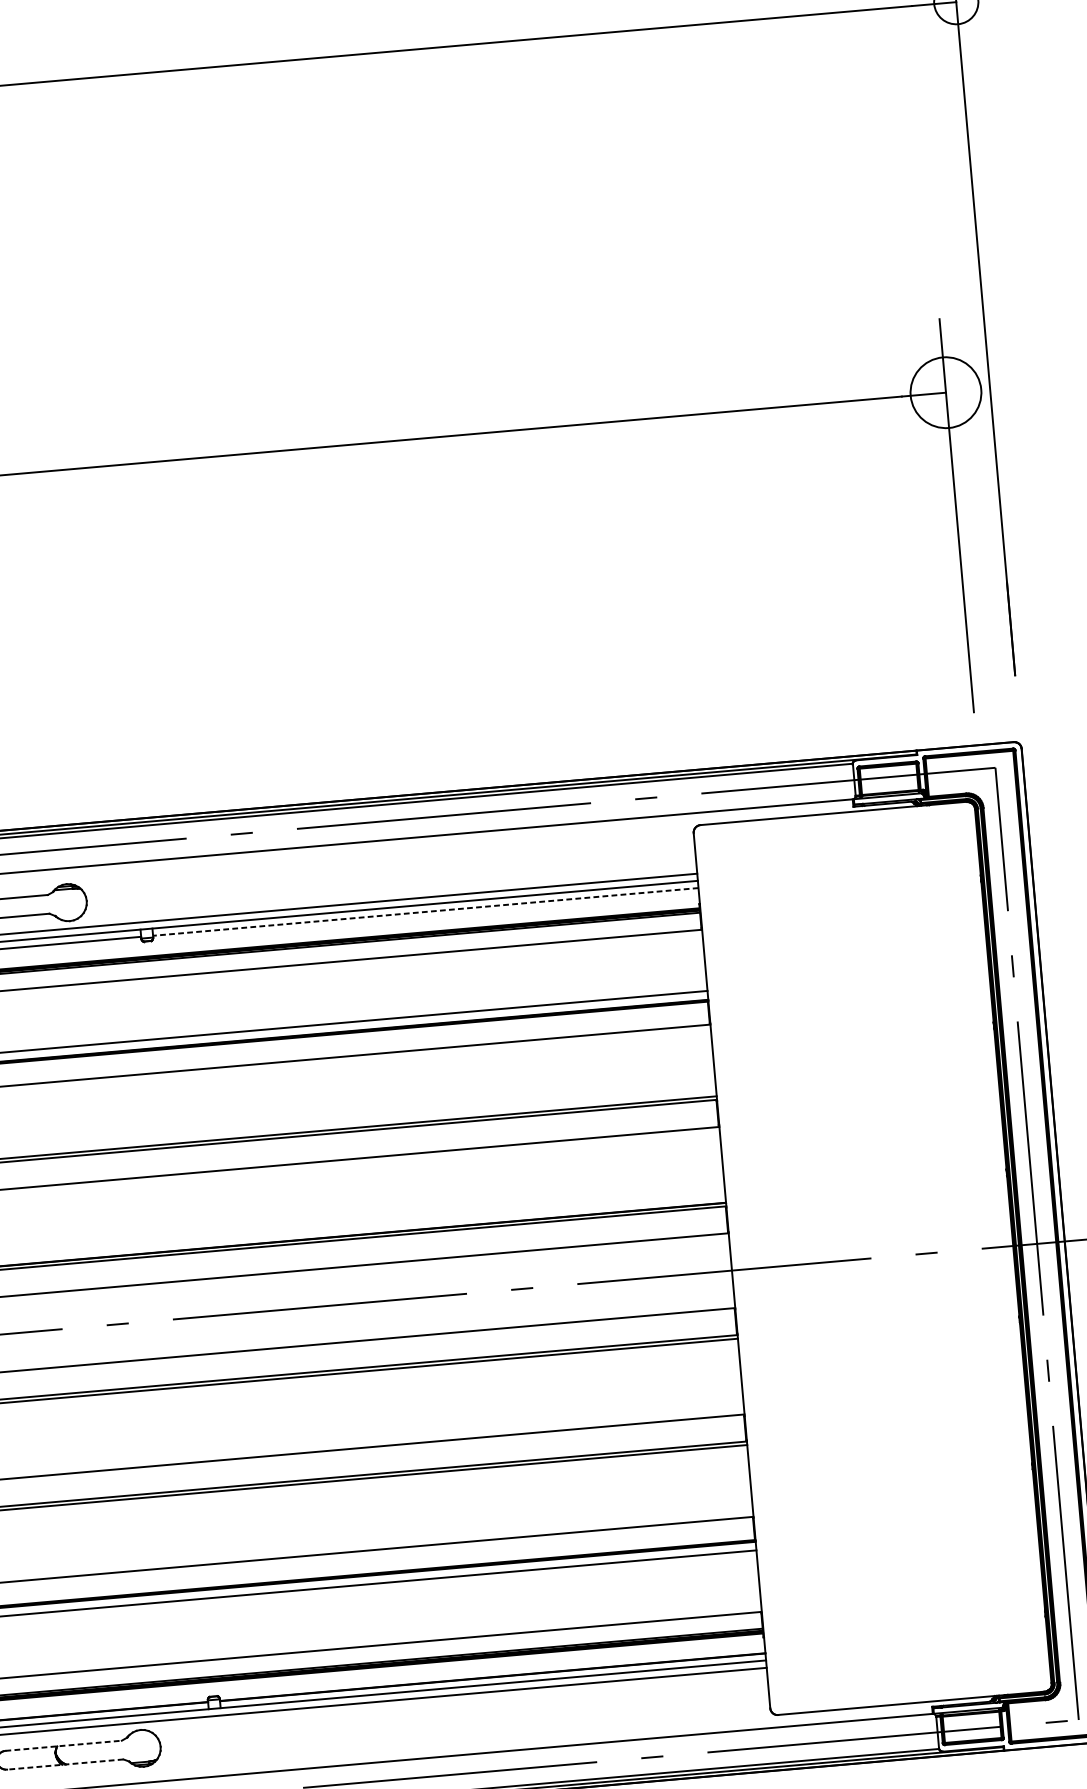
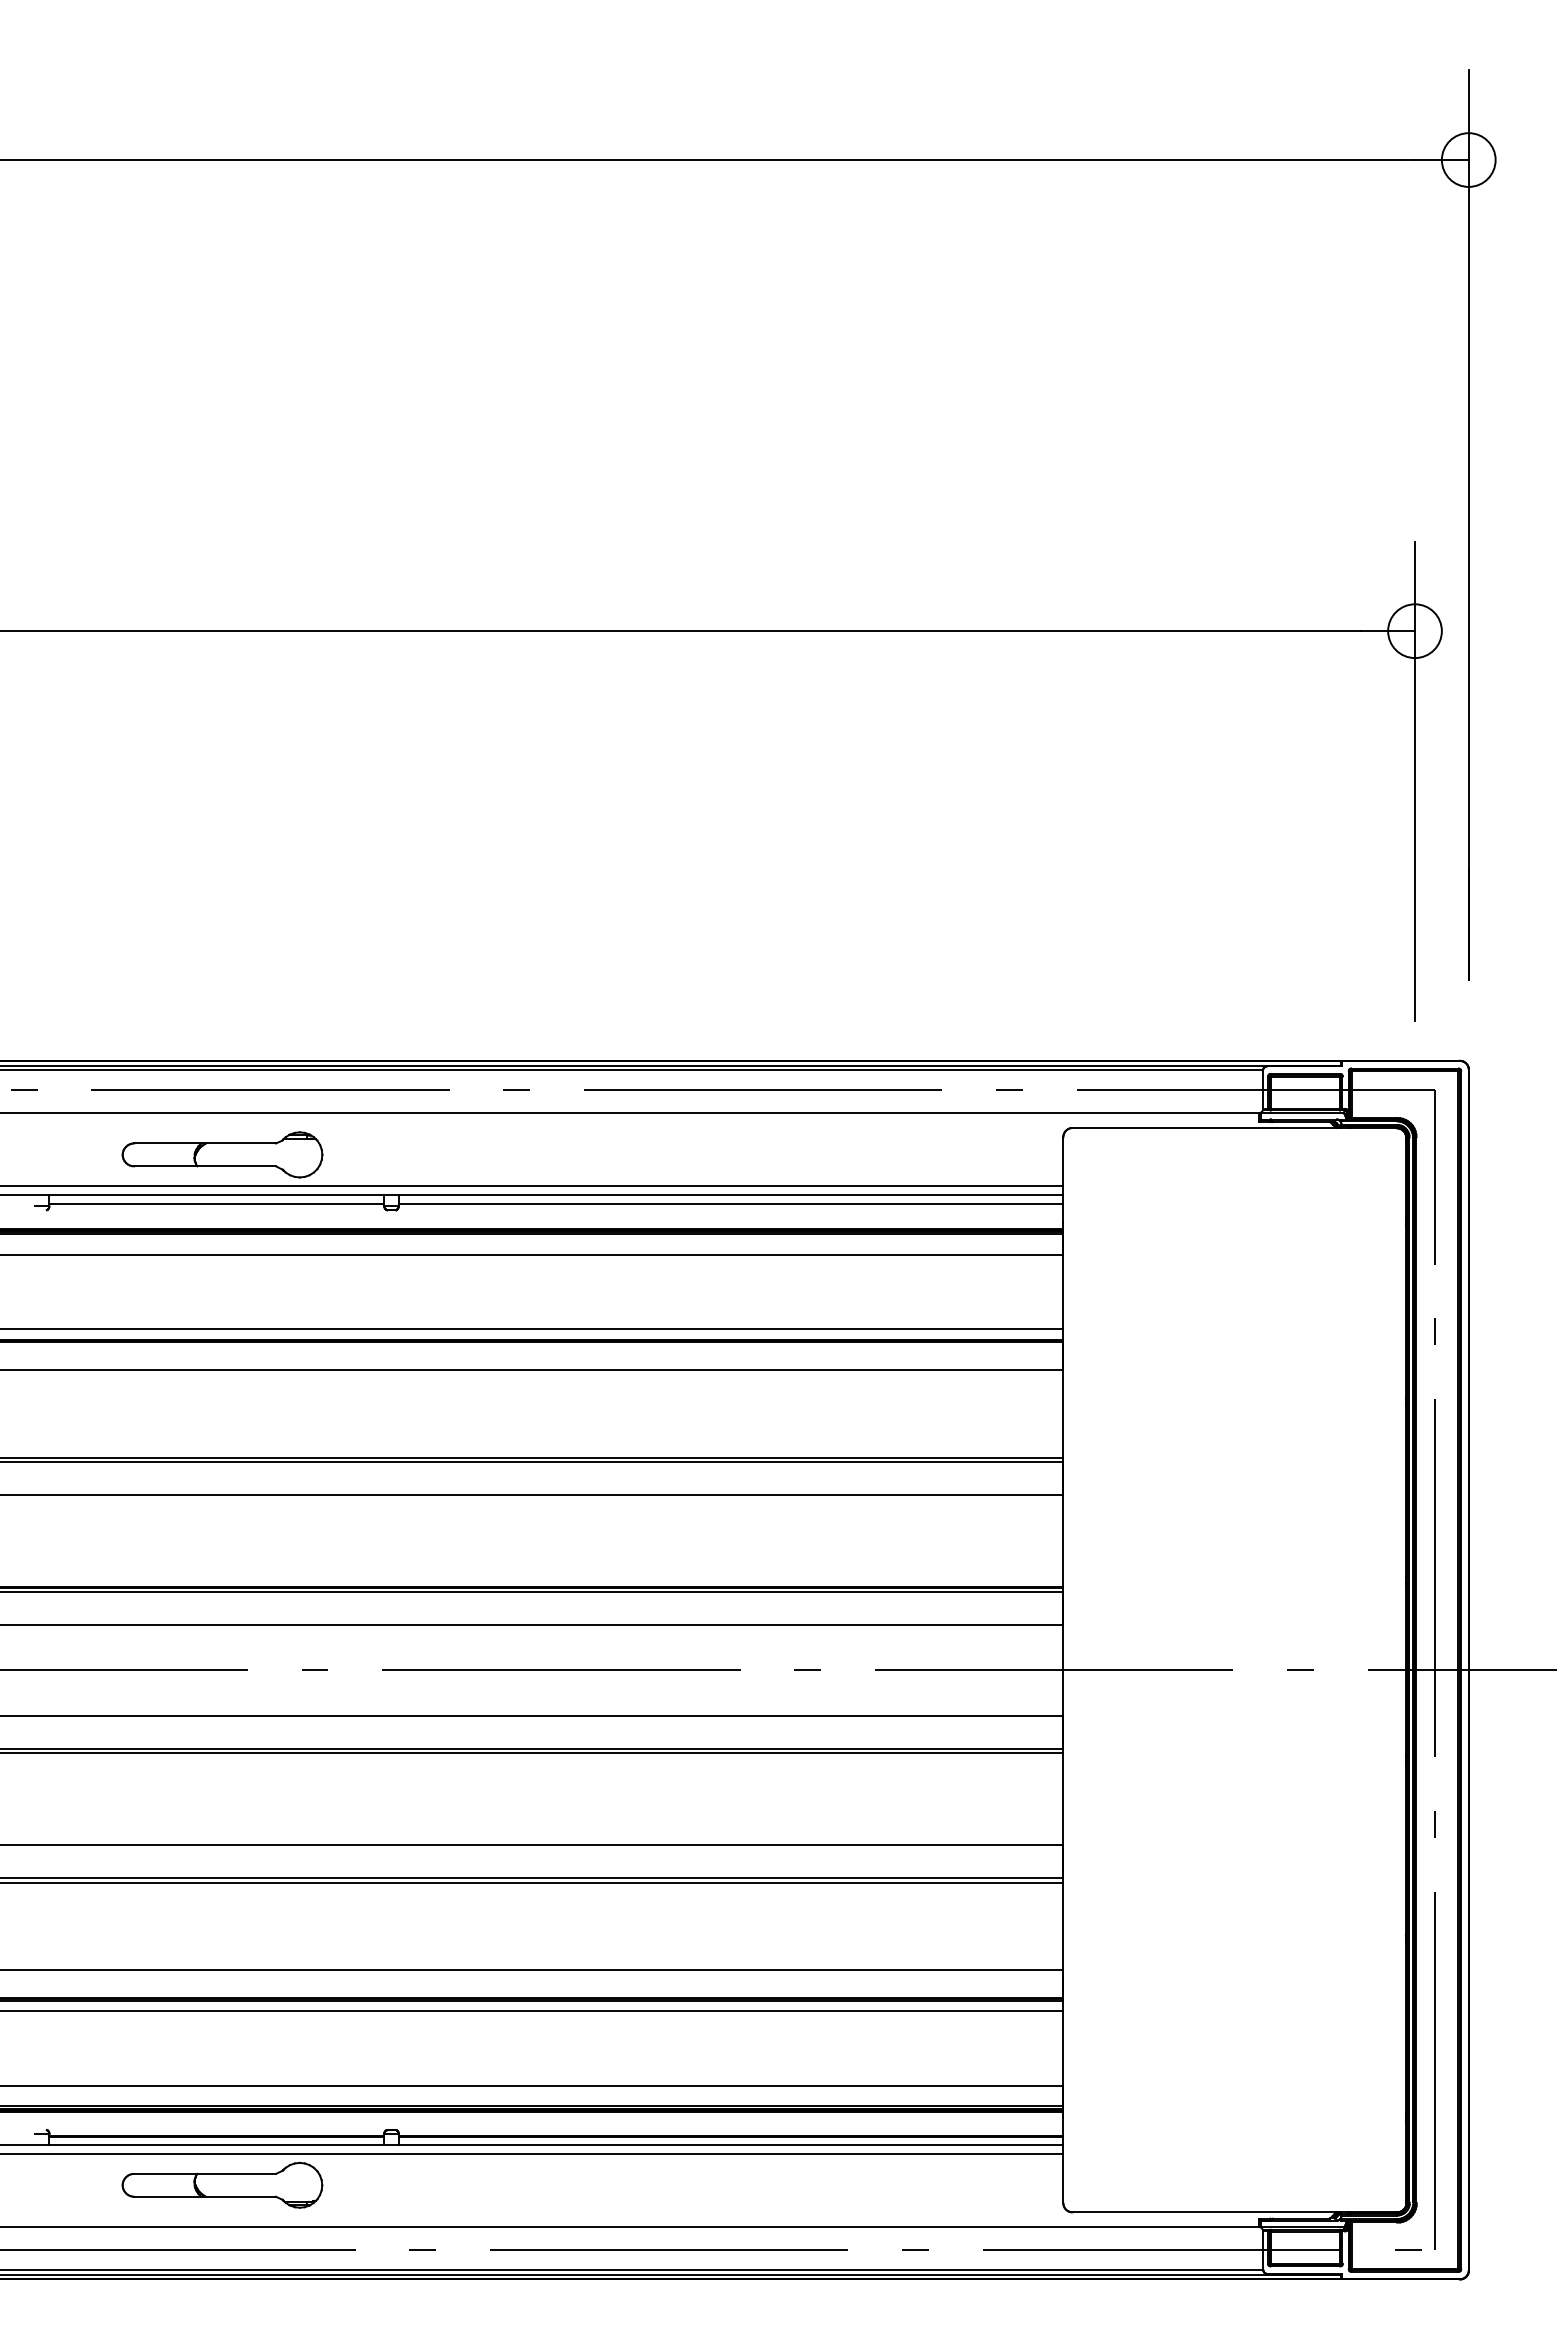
circle: (945, 393) -> (1414, 631), size x0.62
line: (425, 911) -> (730, 1203), dashed -> solid
line: (64, 1745) -> (205, 2173), dashed -> solid
line: (65, 1764) -> (205, 2196), dashed -> solid

